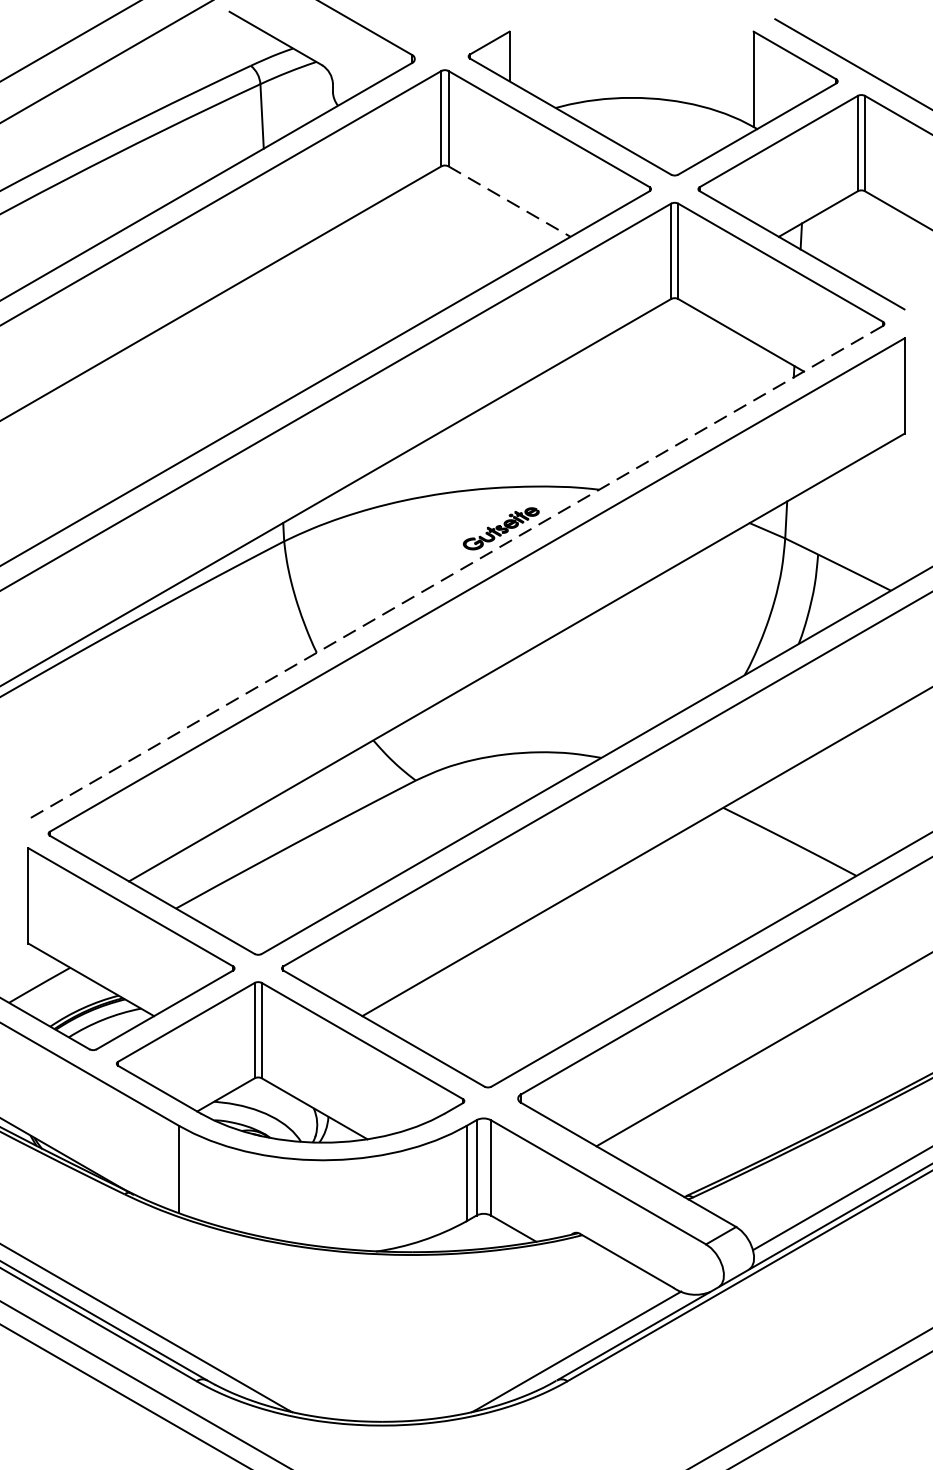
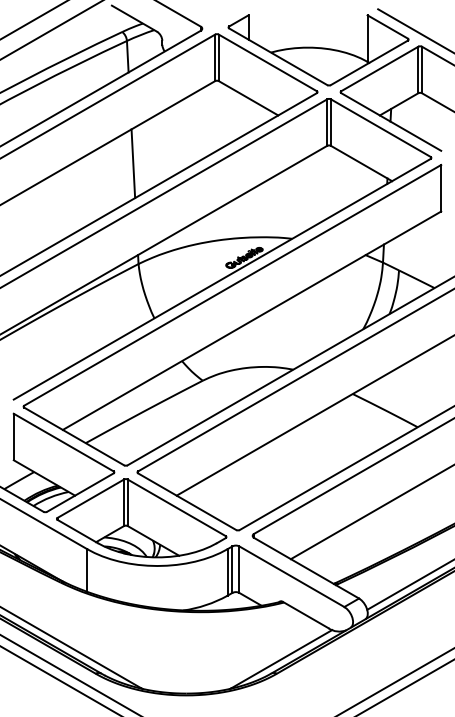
line: (509, 202) -> (248, 98), dashed -> solid
line: (273, 335) -> (133, 163), added
line: (456, 573) -> (222, 279), dashed -> solid

